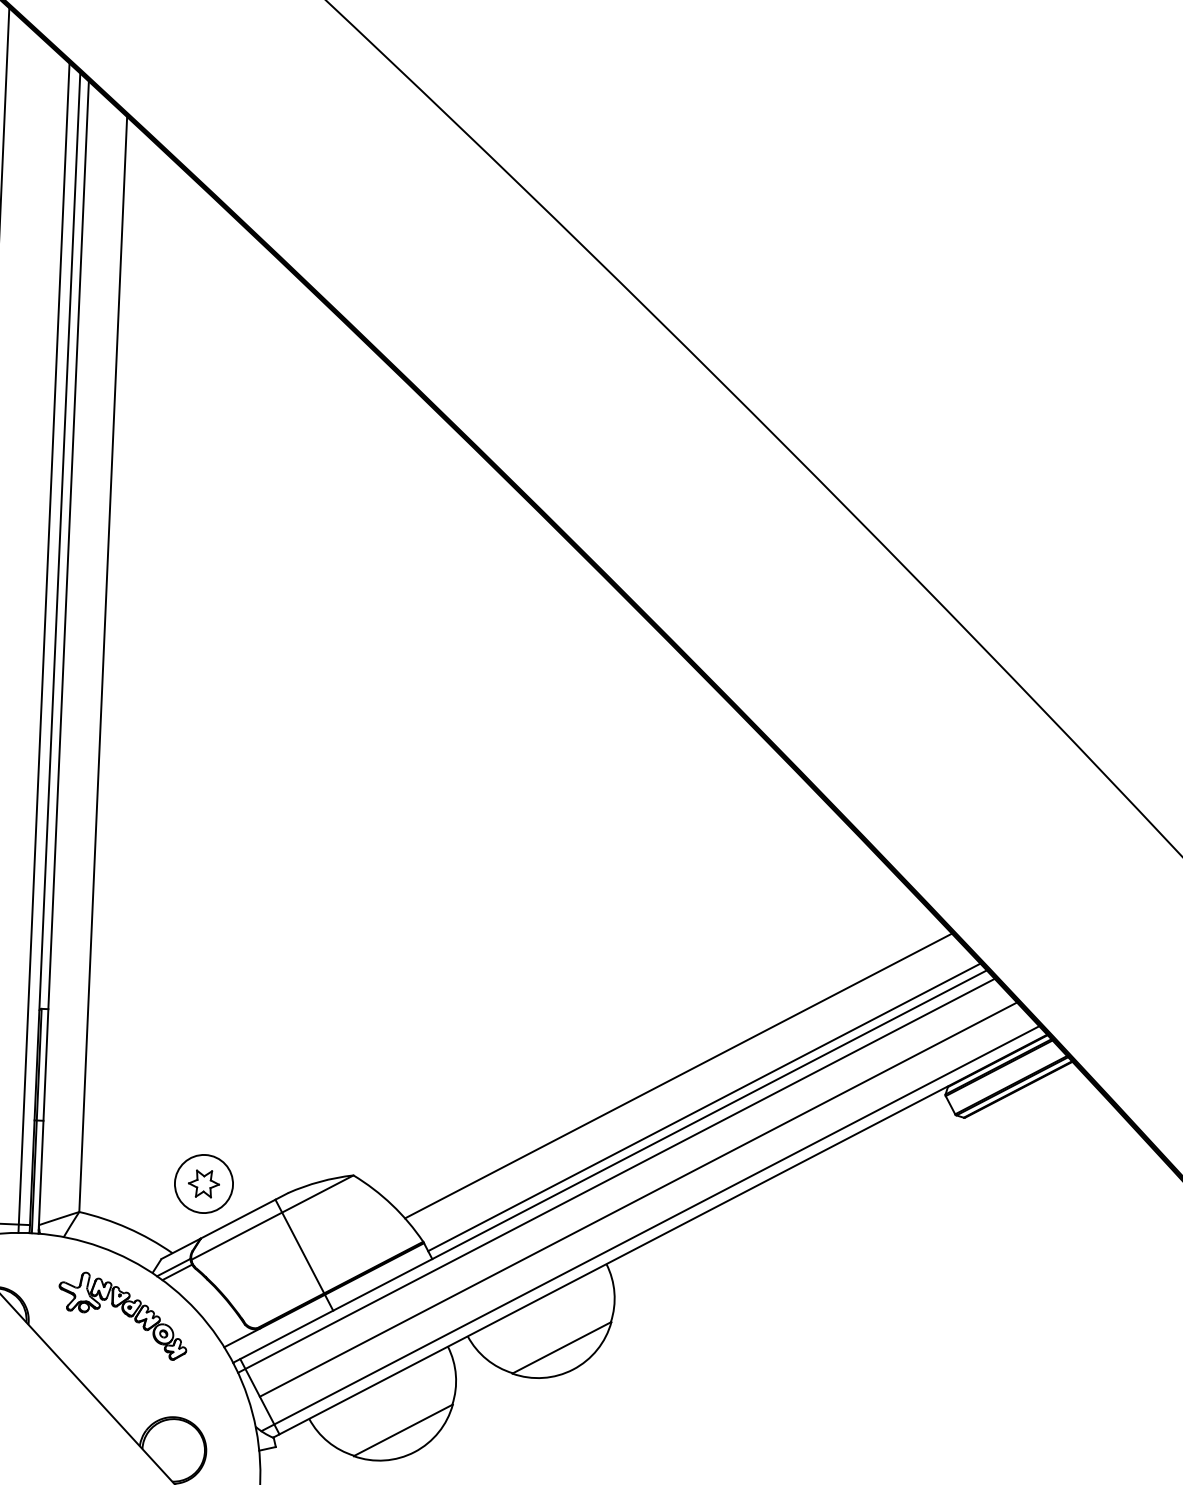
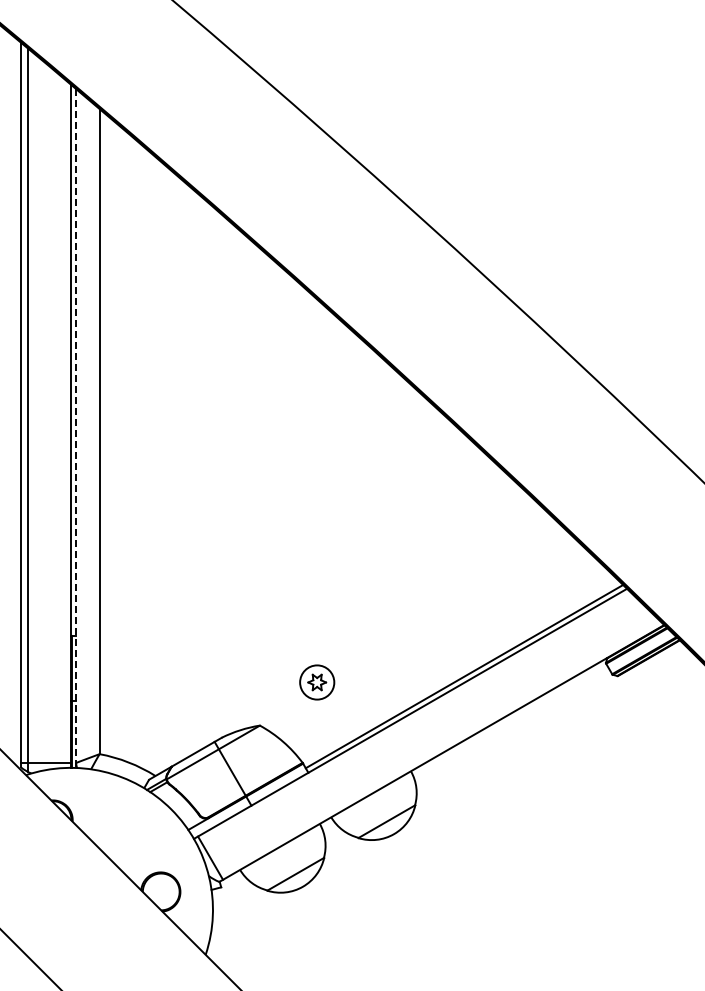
line: (44, 648) -> (64, 423), removed
line: (64, 659) -> (76, 429), solid -> dashed
line: (678, 1075) -> (448, 658), removed
line: (616, 1174) -> (414, 718), removed
part: (204, 1184) -> (317, 682), moved
line: (637, 1199) -> (427, 732), removed
line: (649, 1228) -> (435, 749), removed
part: (122, 1314) -> (127, 813), removed

